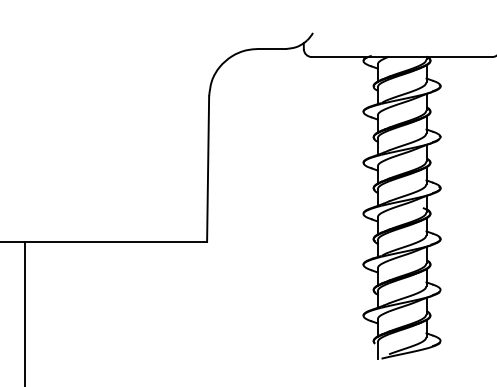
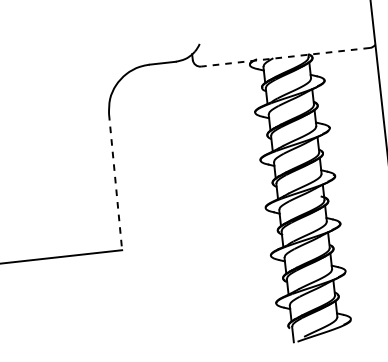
line: (401, 57) -> (285, 57), solid -> dashed
line: (208, 169) -> (116, 182), solid -> dashed

